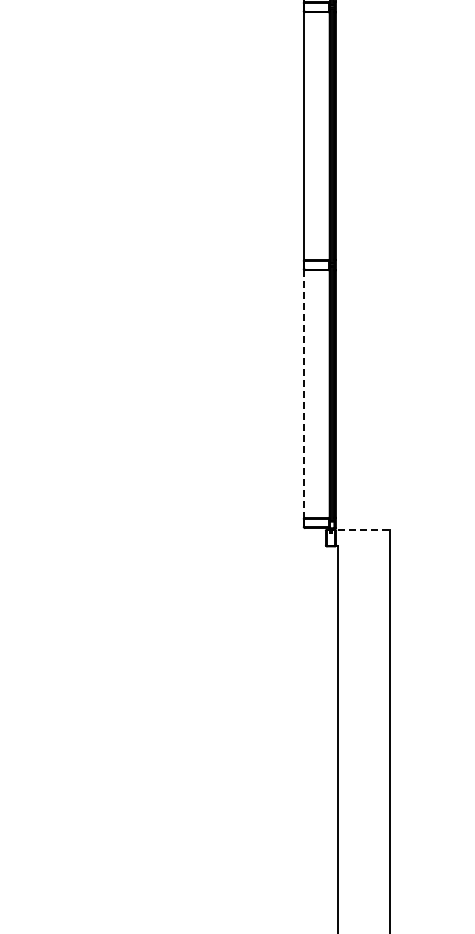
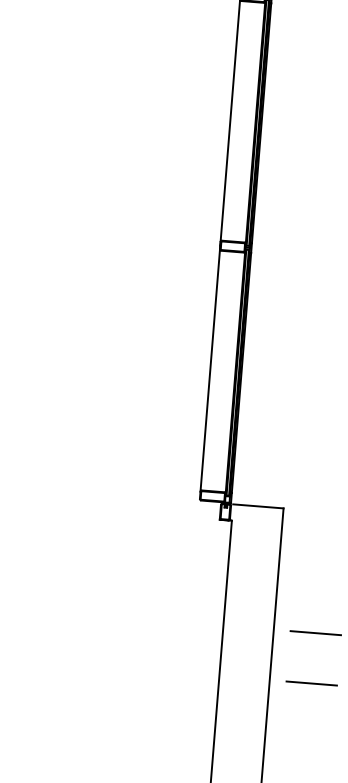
line: (303, 391) -> (210, 368), dashed -> solid
line: (364, 529) -> (258, 506), dashed -> solid
line: (433, 654) -> (315, 632), added
line: (433, 706) -> (311, 683), added

